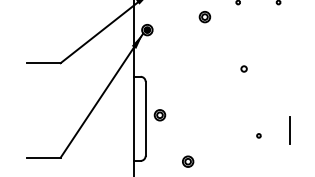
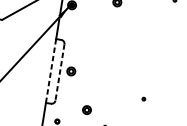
circle: (243, 68) -> (140, 46), removed
line: (133, 118) -> (50, 70), solid -> dashed
line: (145, 119) -> (59, 72), solid -> dashed
line: (289, 129) -> (167, 98), removed

